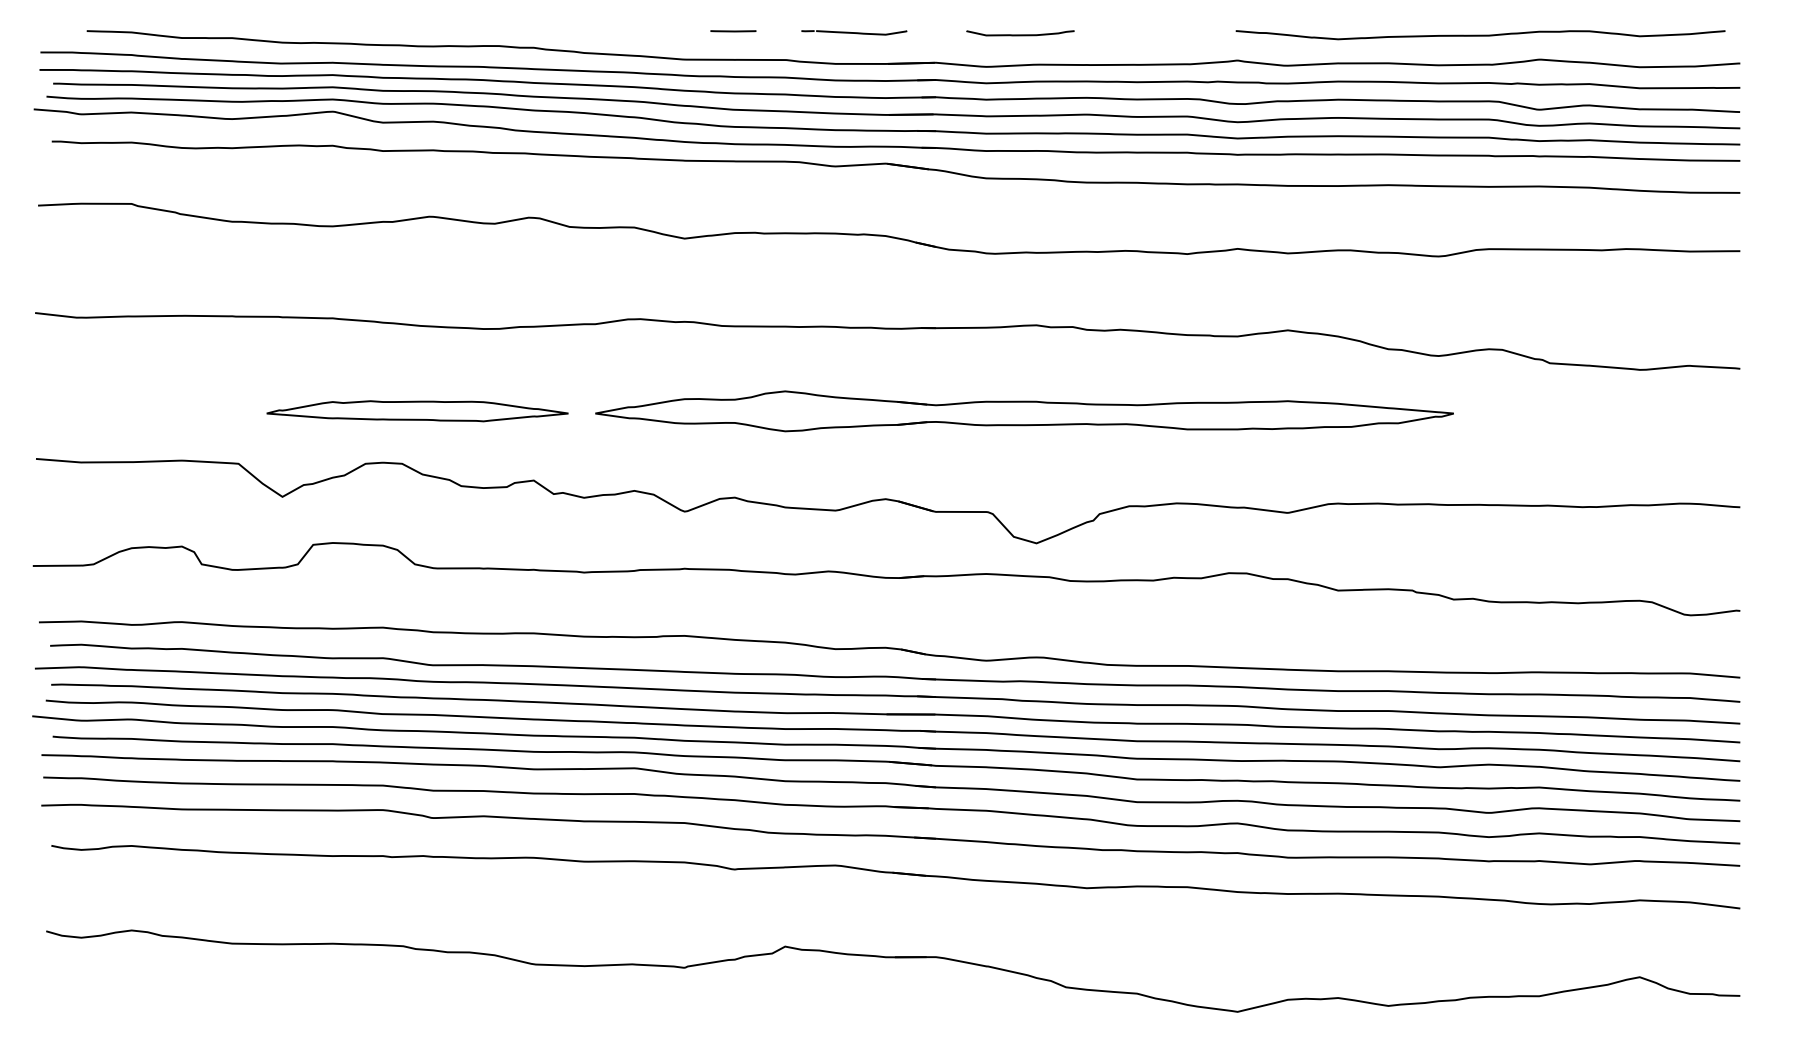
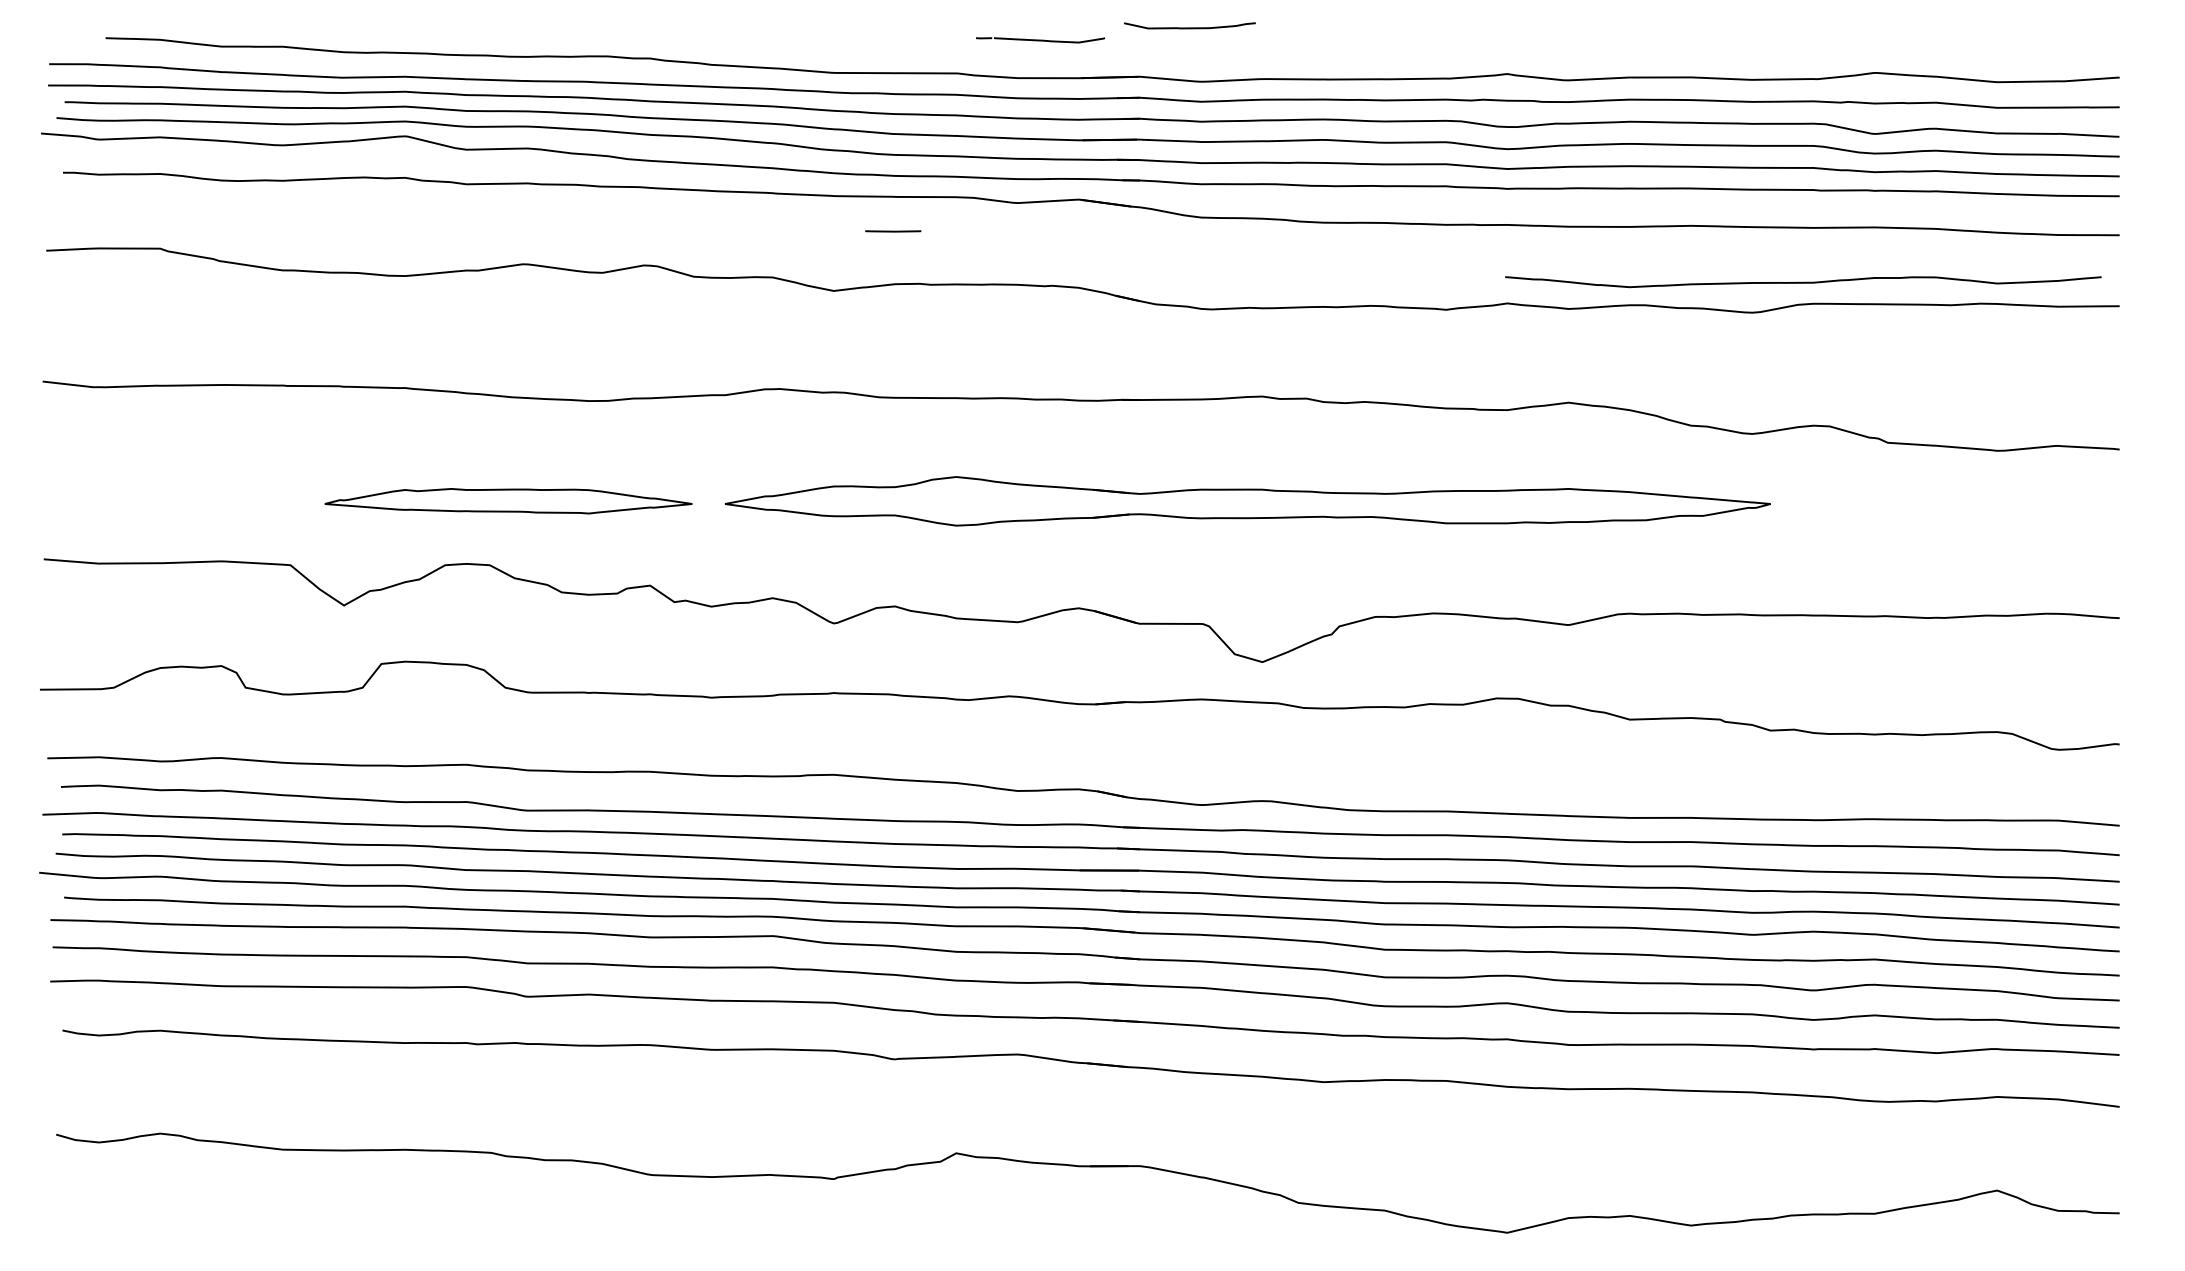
line: (733, 31) -> (893, 231), moved
curve: (1020, 34) -> (1189, 27), moved
curve: (1480, 35) -> (1803, 282), moved

